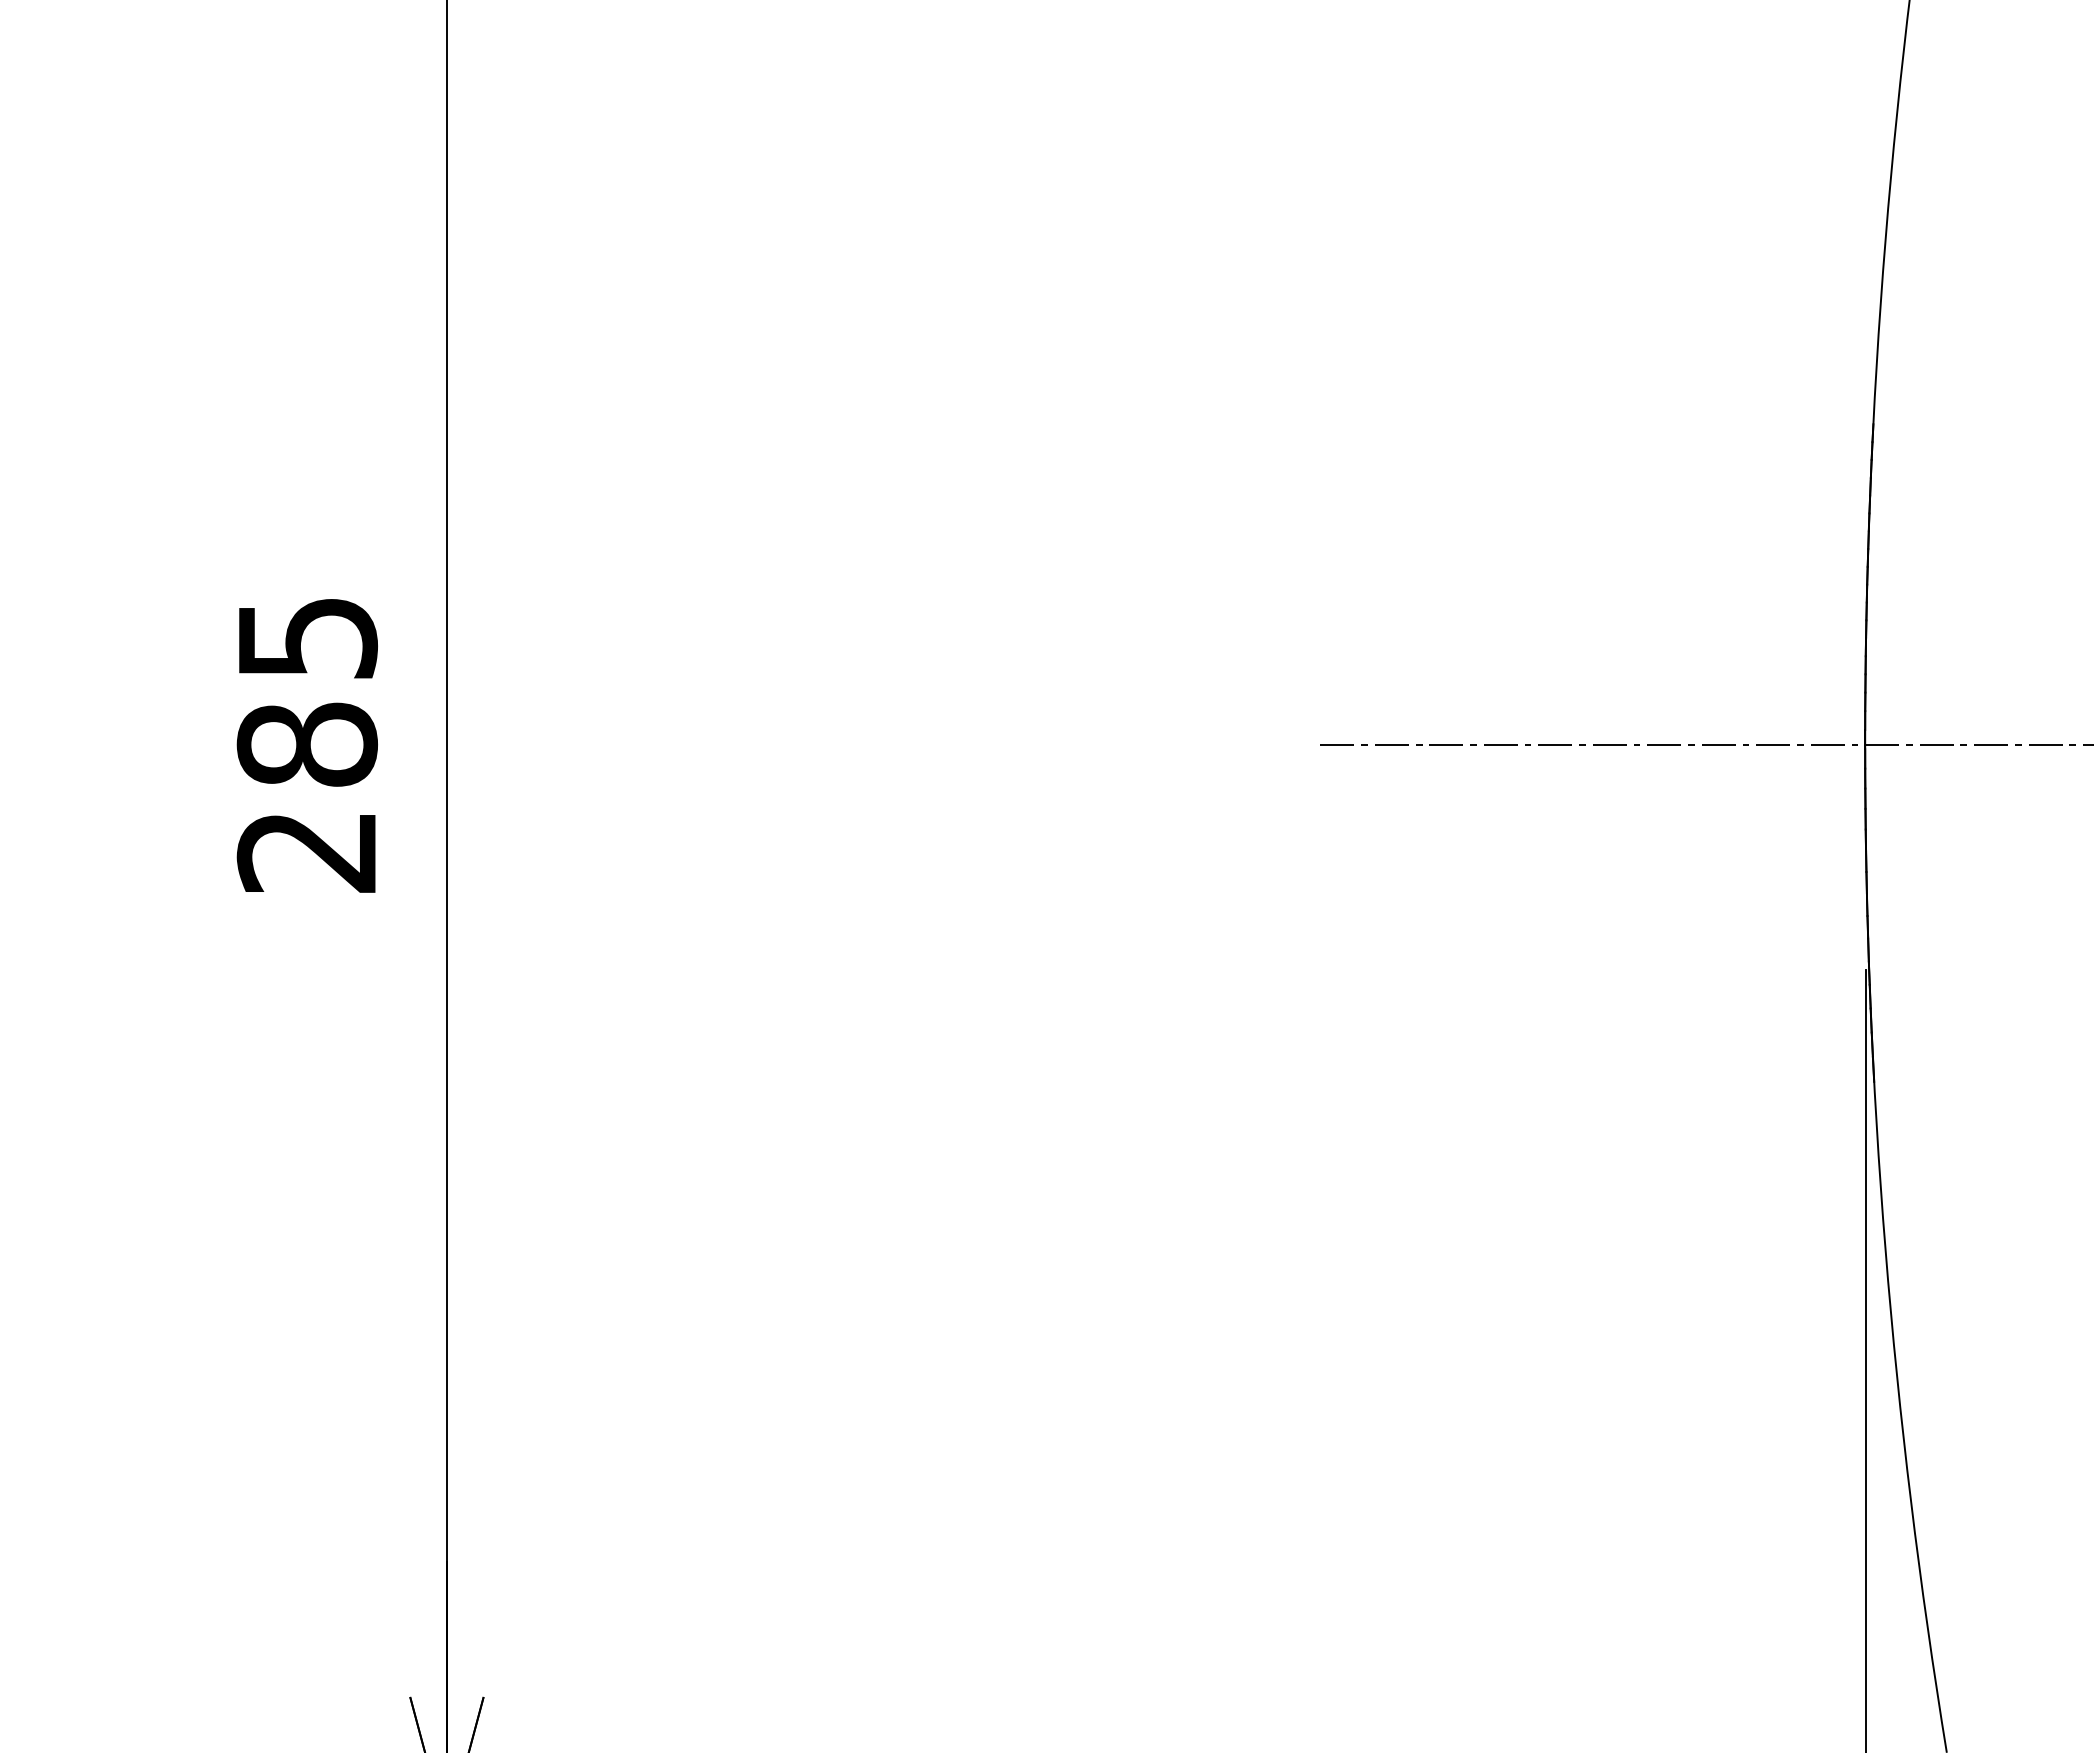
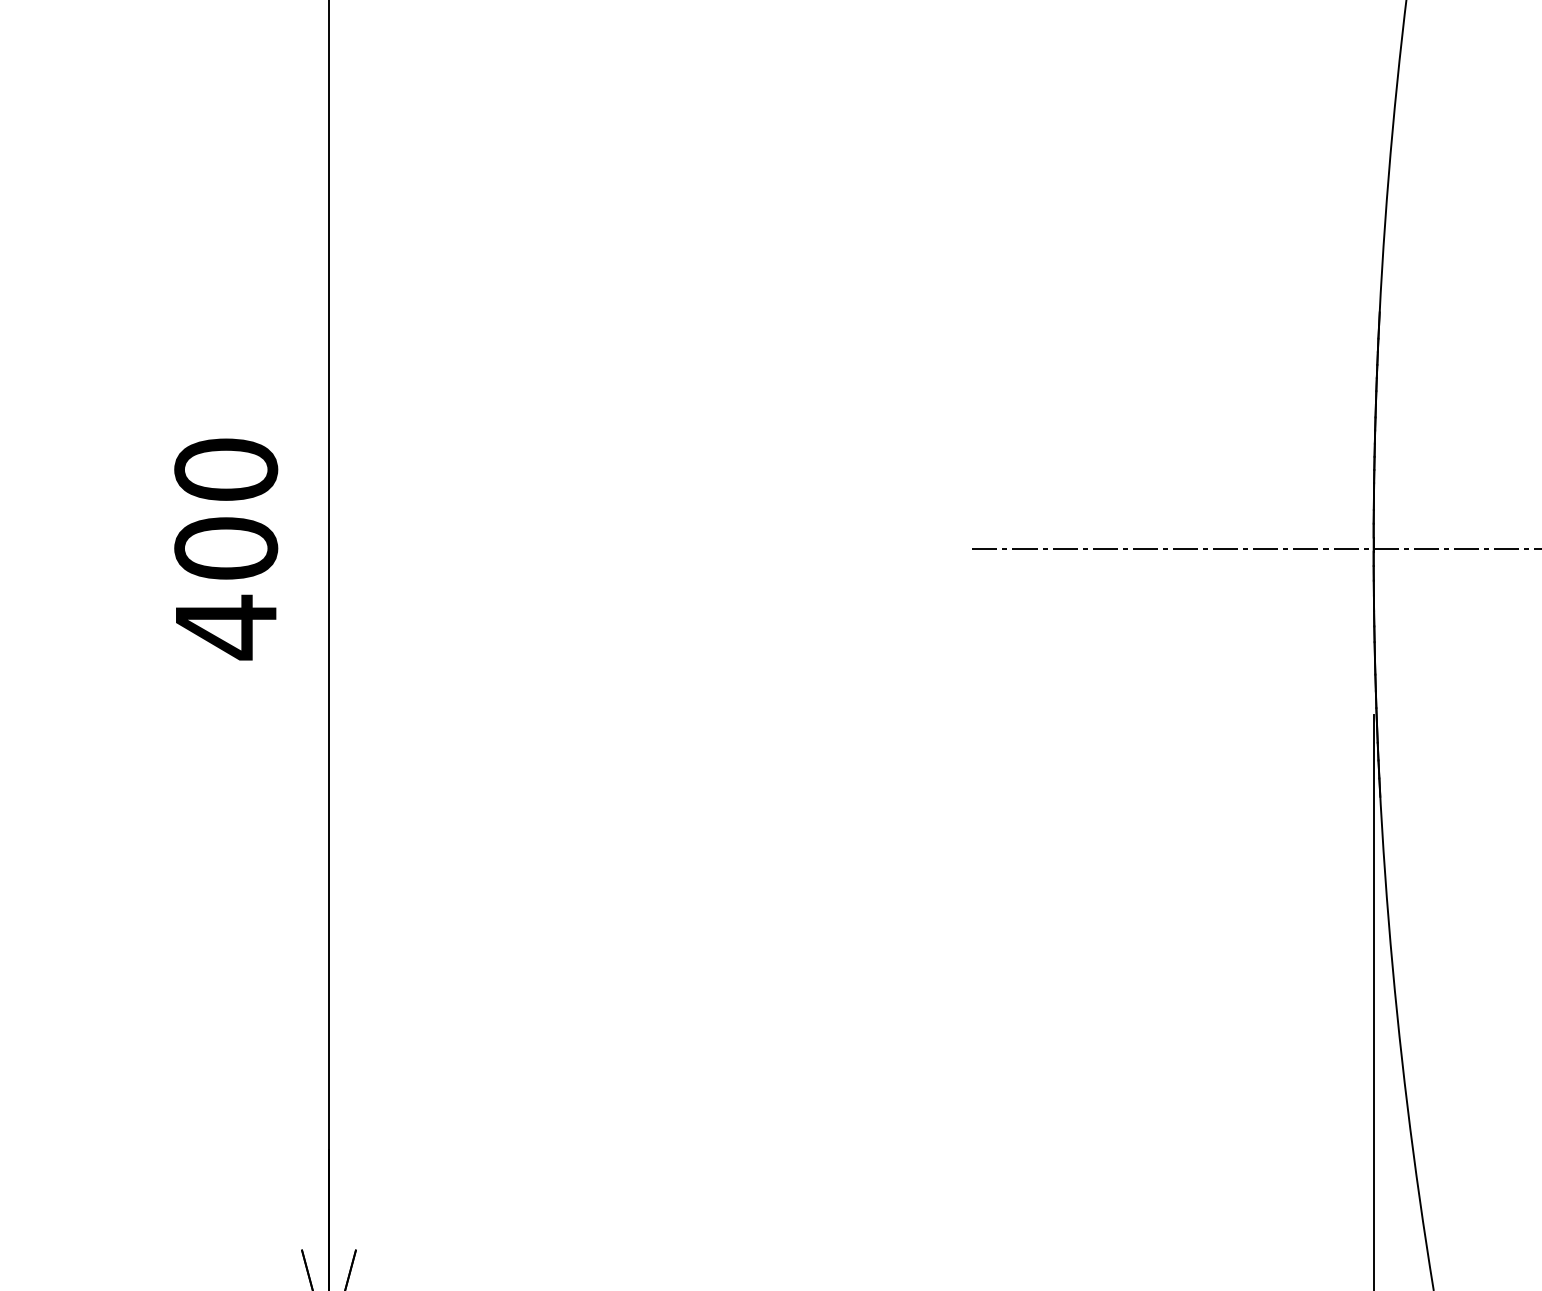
text: (306, 745) -> (225, 549), 285 -> 400

